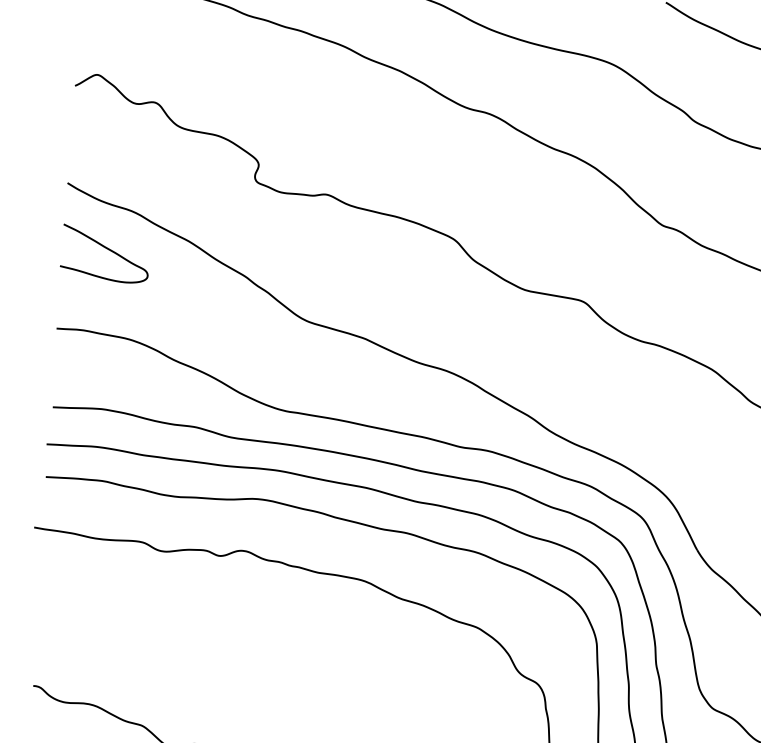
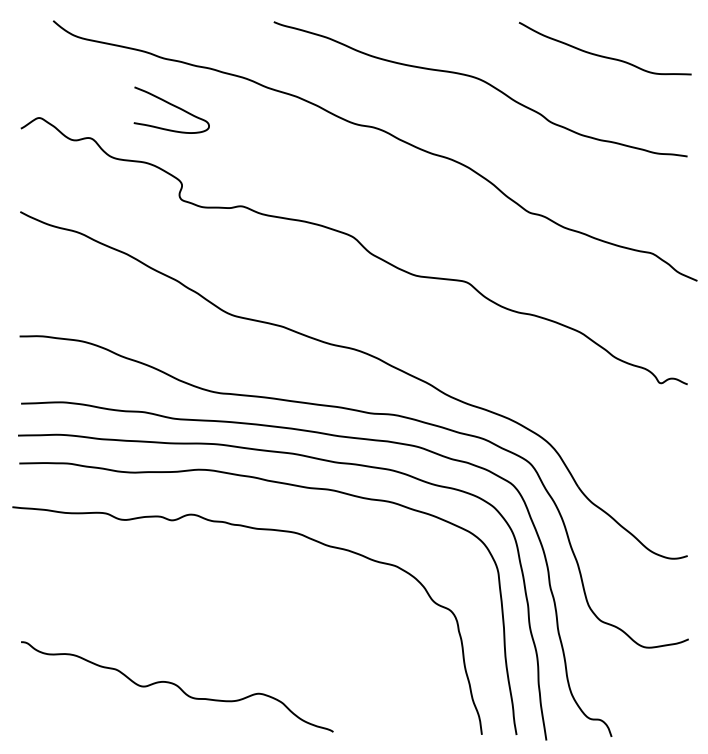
curve: (107, 249) -> (173, 106), moved

